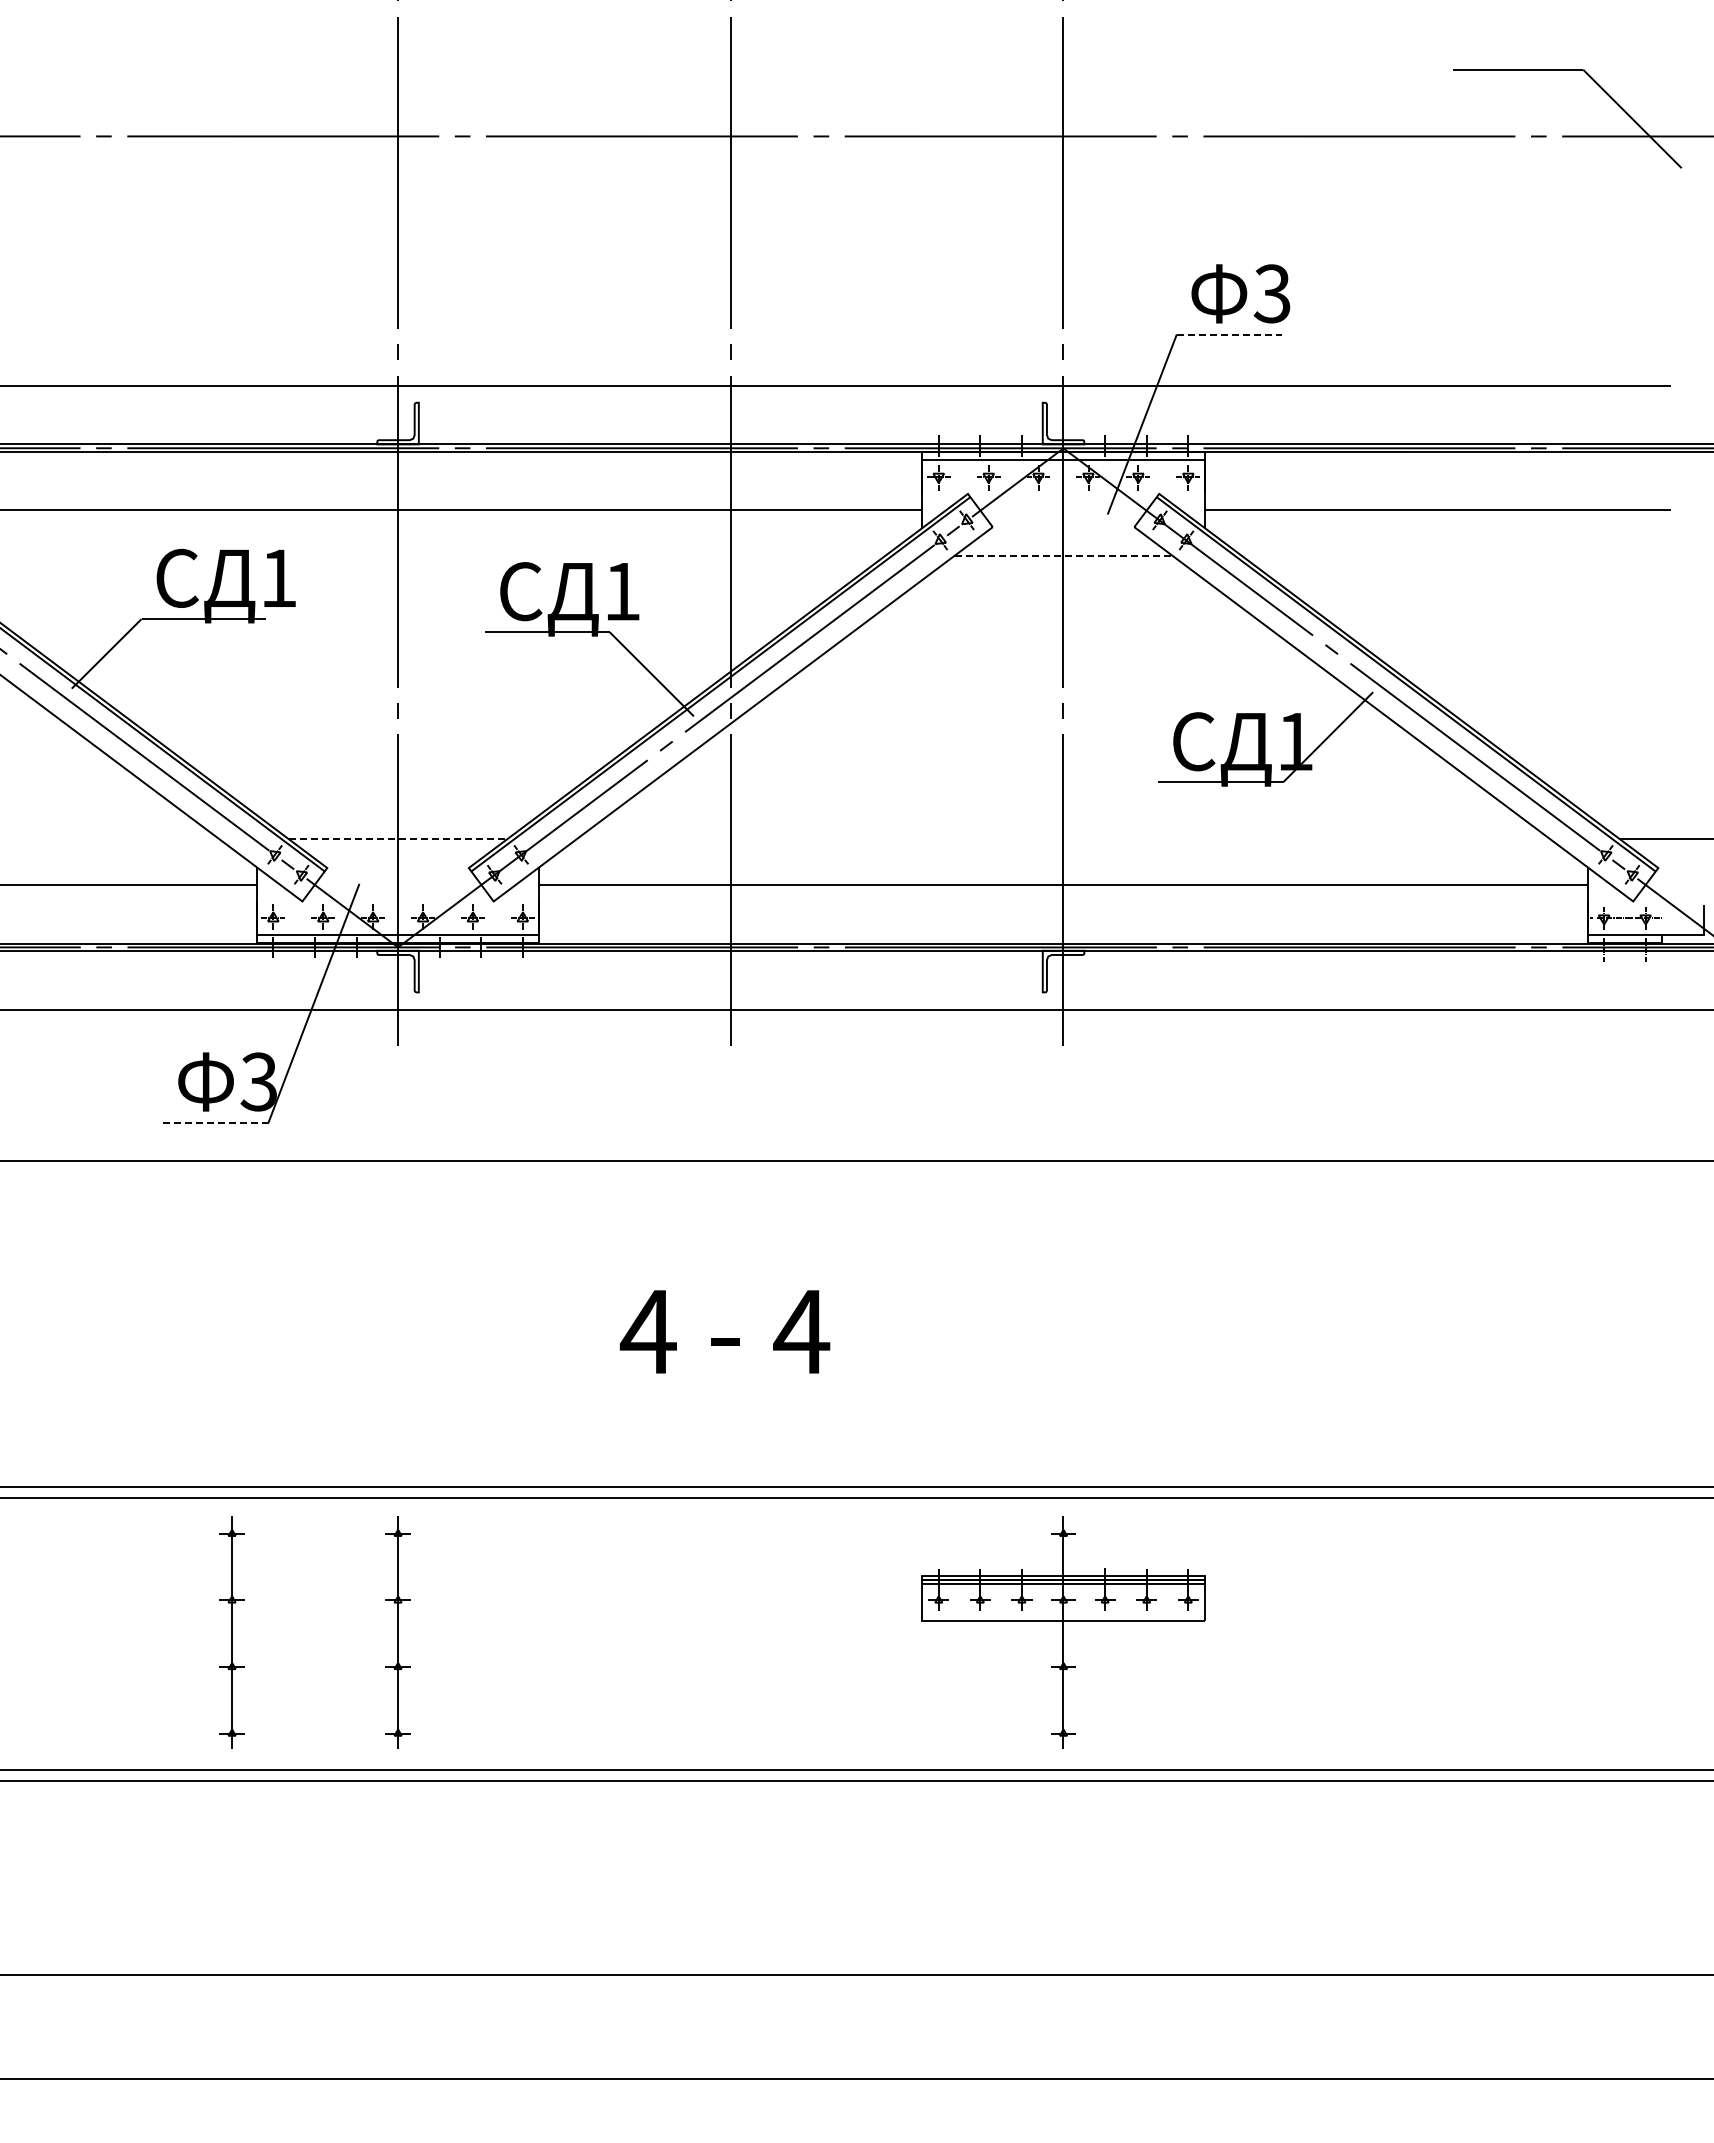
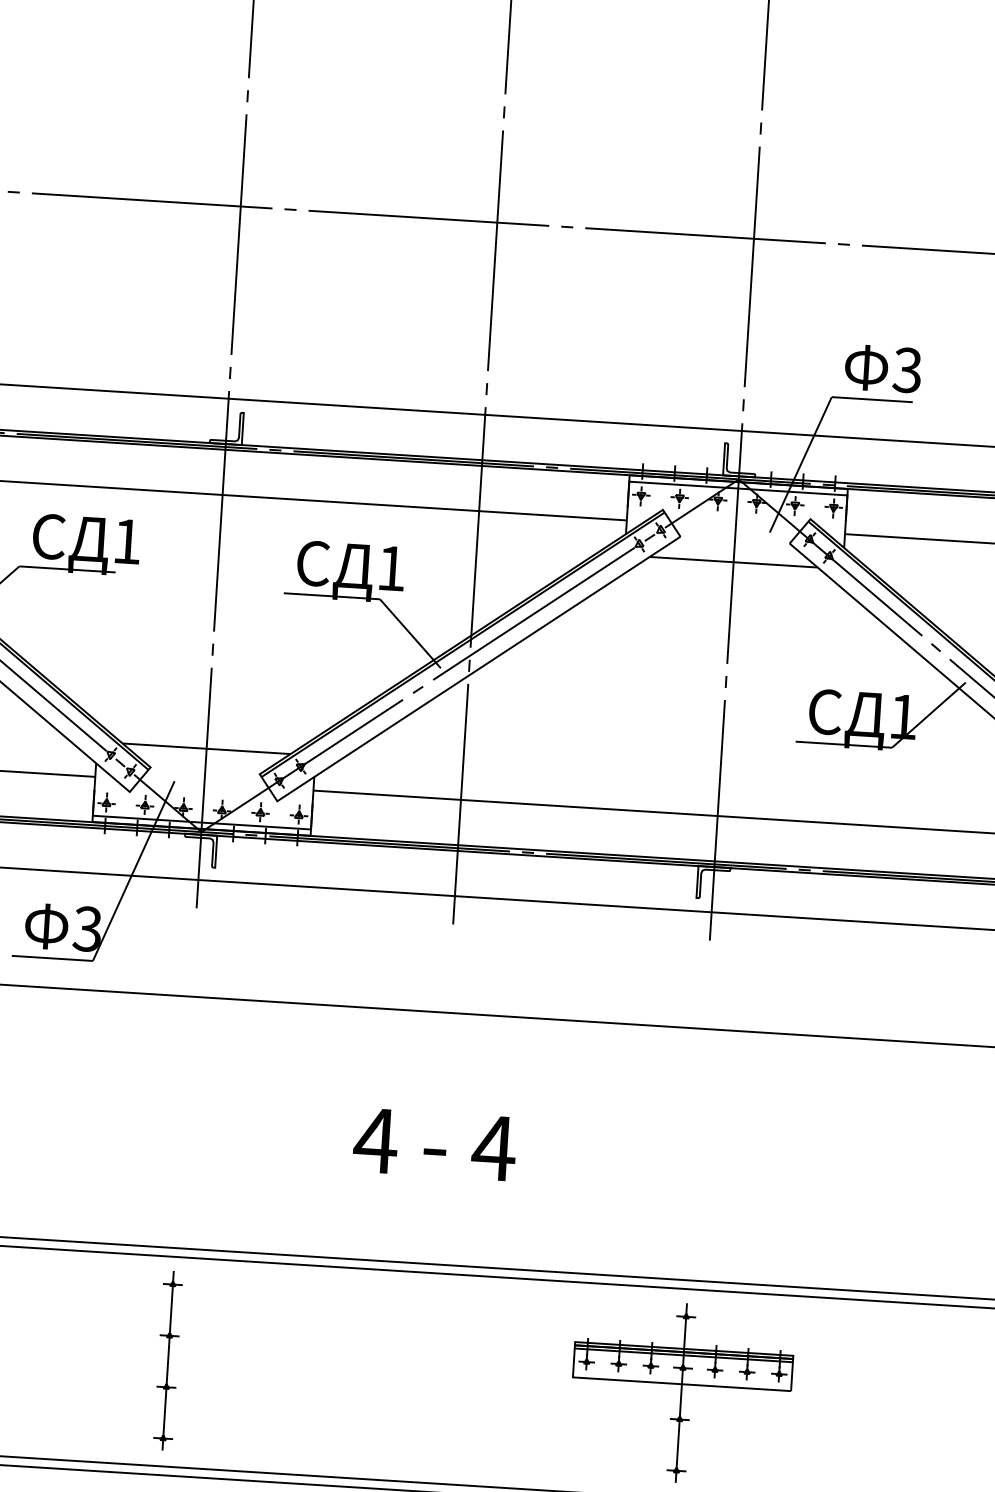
line: (1229, 334) -> (872, 399), dashed -> solid
line: (1063, 555) -> (733, 562), dashed -> solid
line: (398, 839) -> (206, 748), dashed -> solid
line: (215, 1122) -> (52, 958), dashed -> solid
part: (231, 1632) -> (39, 1352), removed

